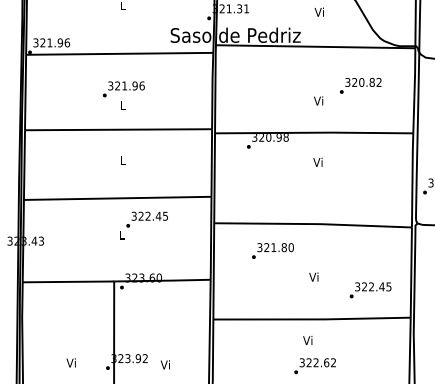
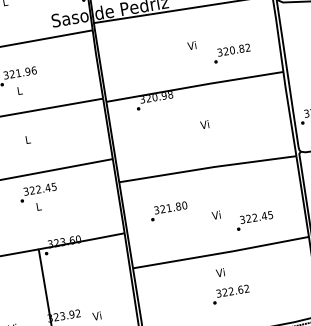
text: (360, 85) -> (231, 53), moved
text: (318, 100) -> (191, 45), moved
text: (317, 161) -> (204, 124), moved
text: (146, 219) -> (37, 192), moved
text: (272, 250) -> (168, 210), moved
text: (370, 290) -> (254, 221), moved

